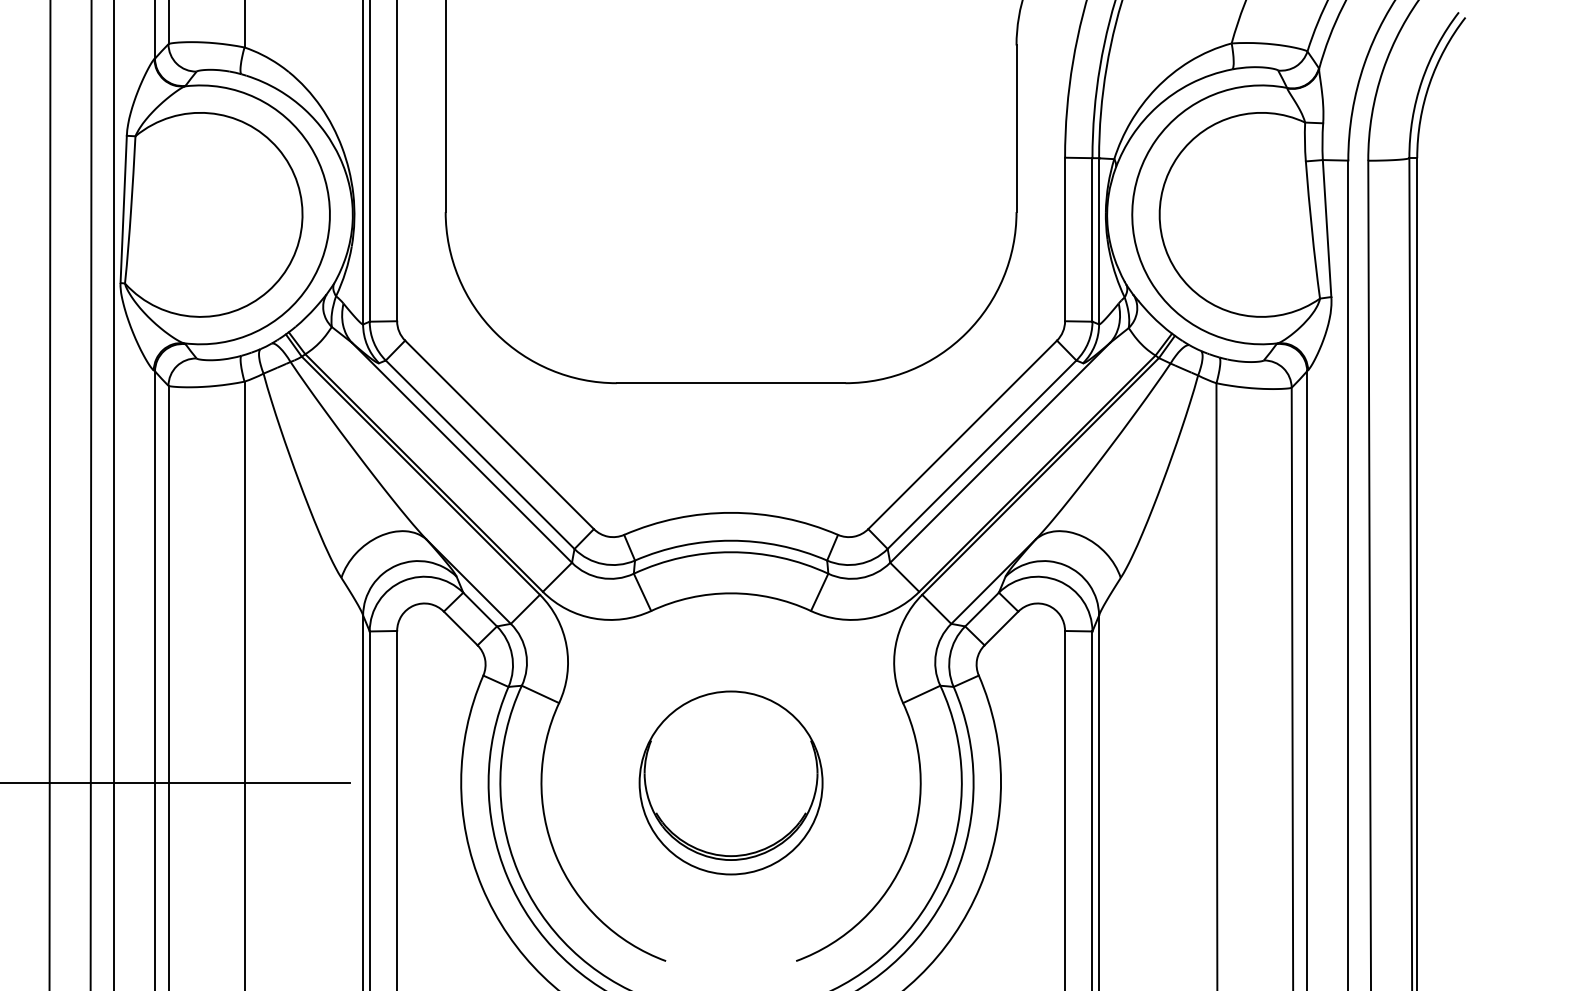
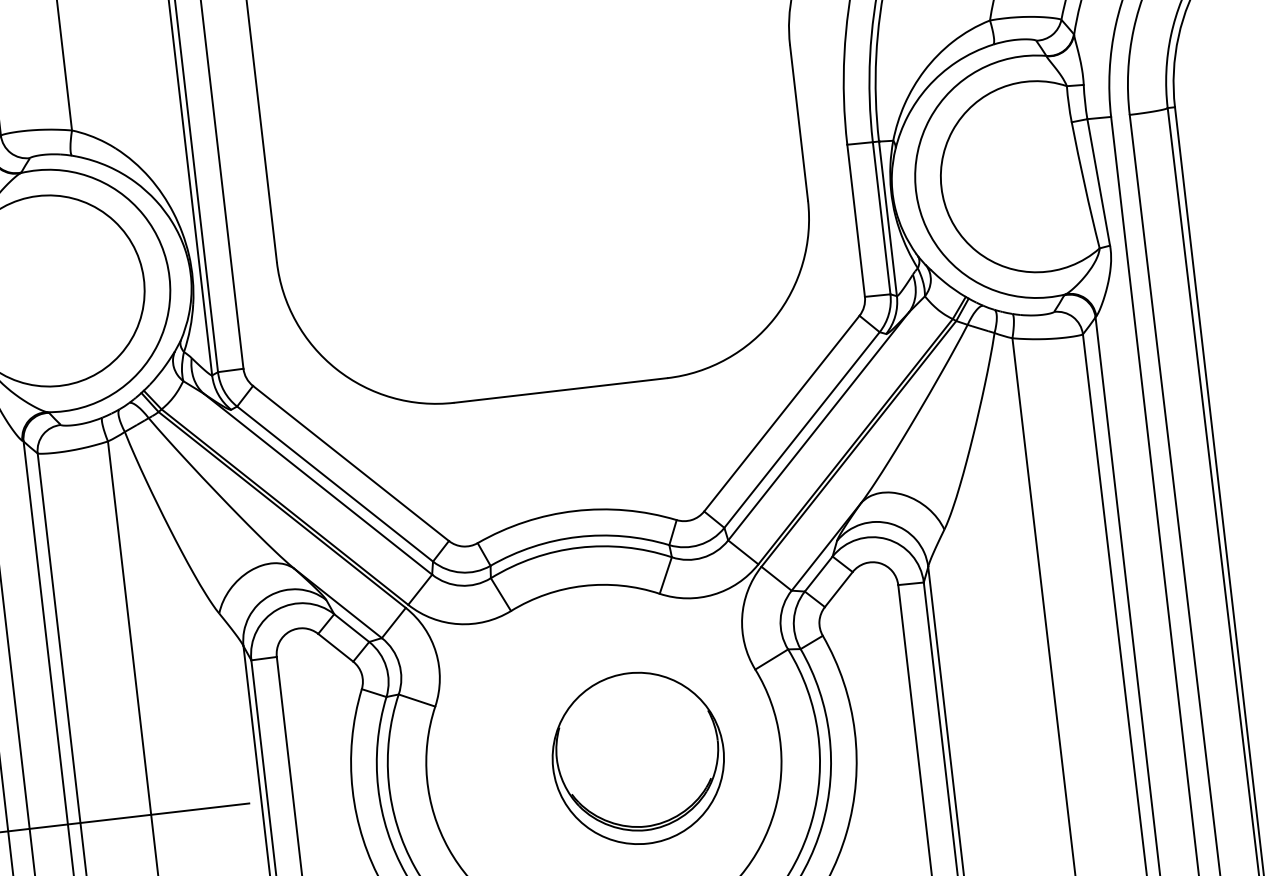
part: (730, 782) -> (637, 758), moved

